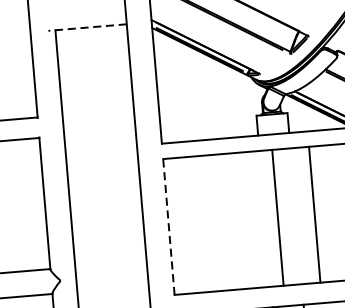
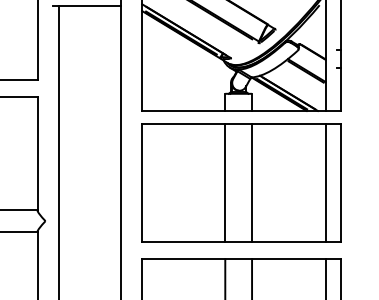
line: (87, 28) -> (86, 6), dashed -> solid
line: (315, 214) -> (252, 182), moved
line: (278, 217) -> (225, 182), moved
line: (169, 226) -> (142, 182), dashed -> solid

